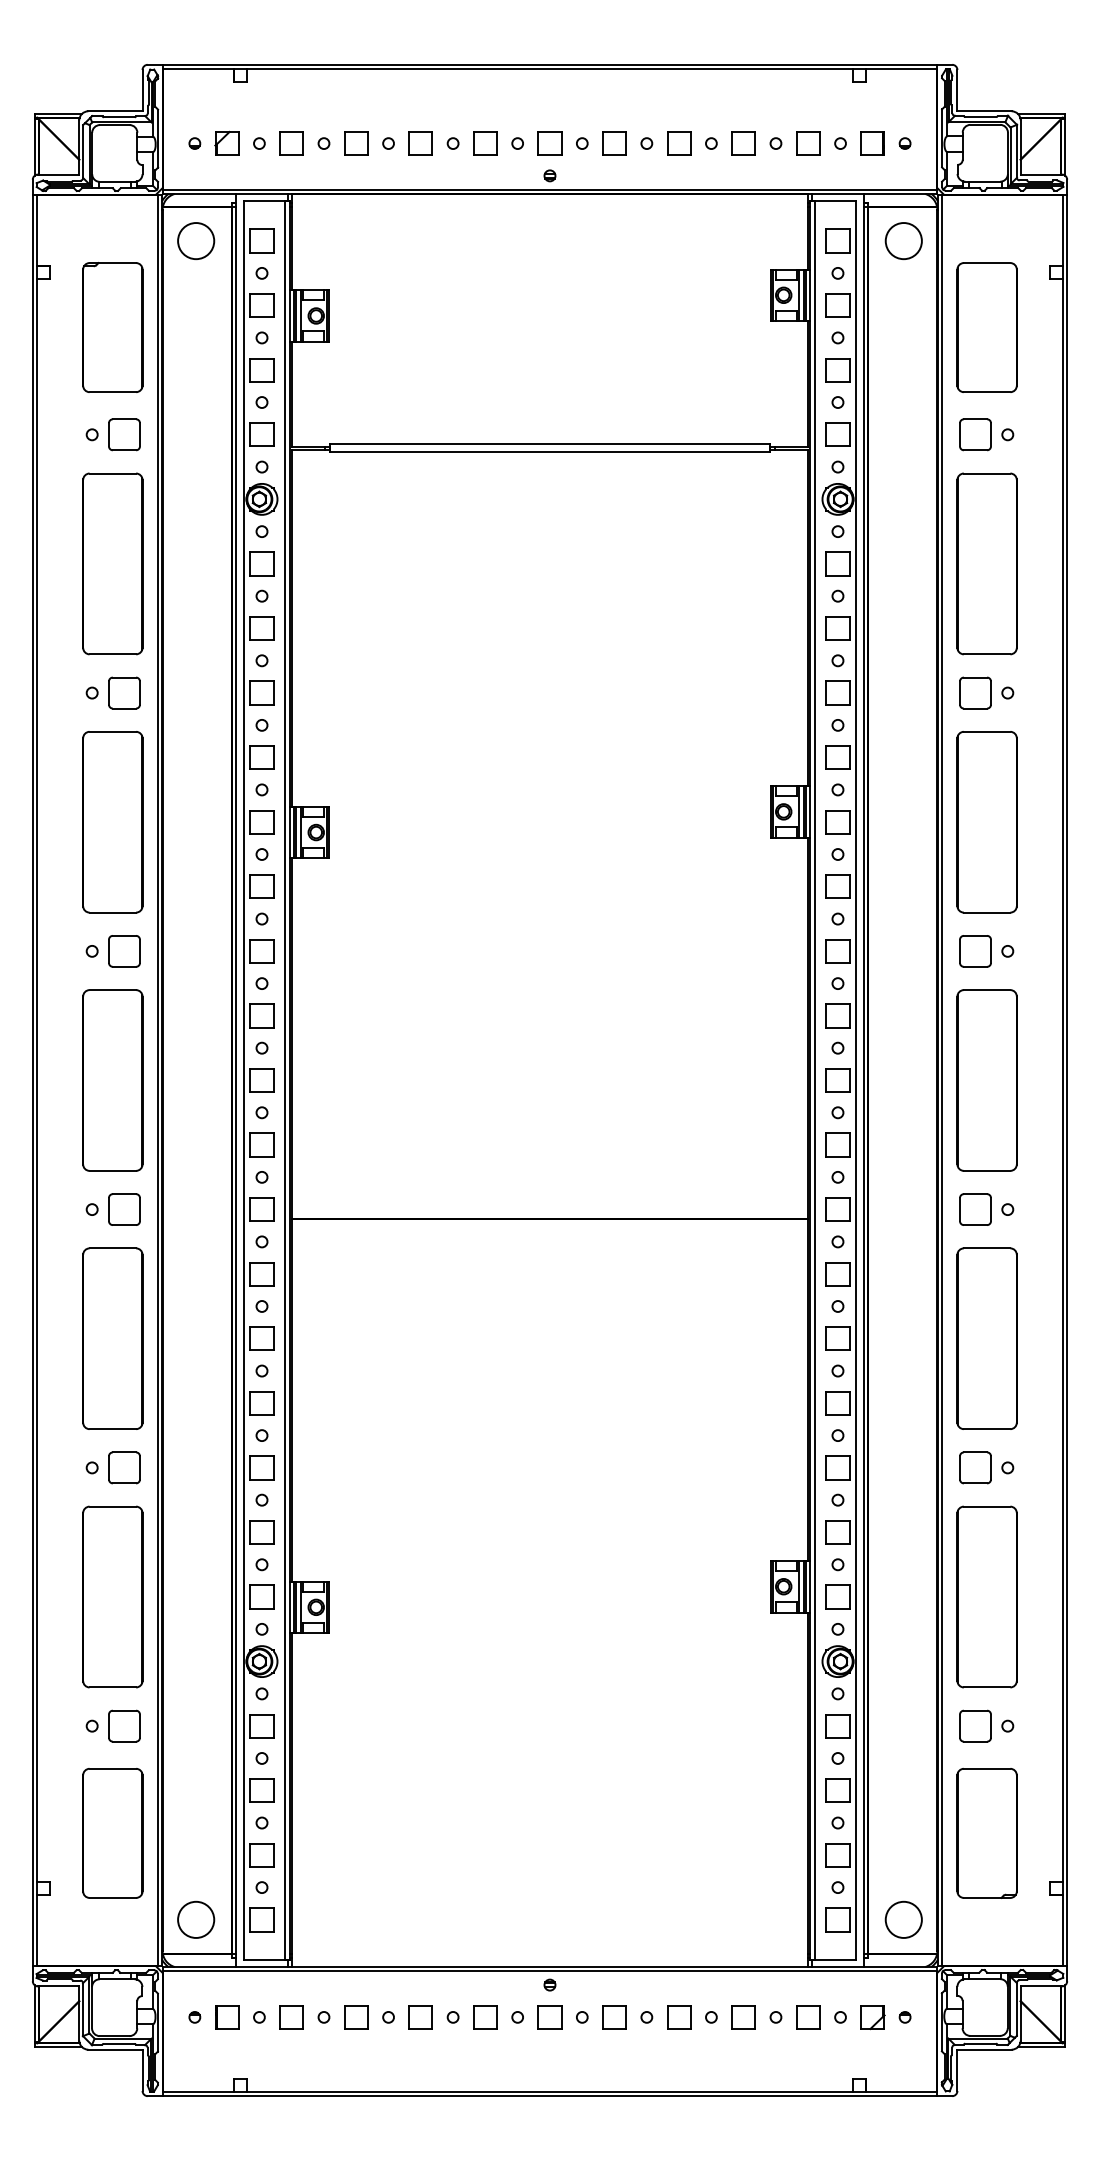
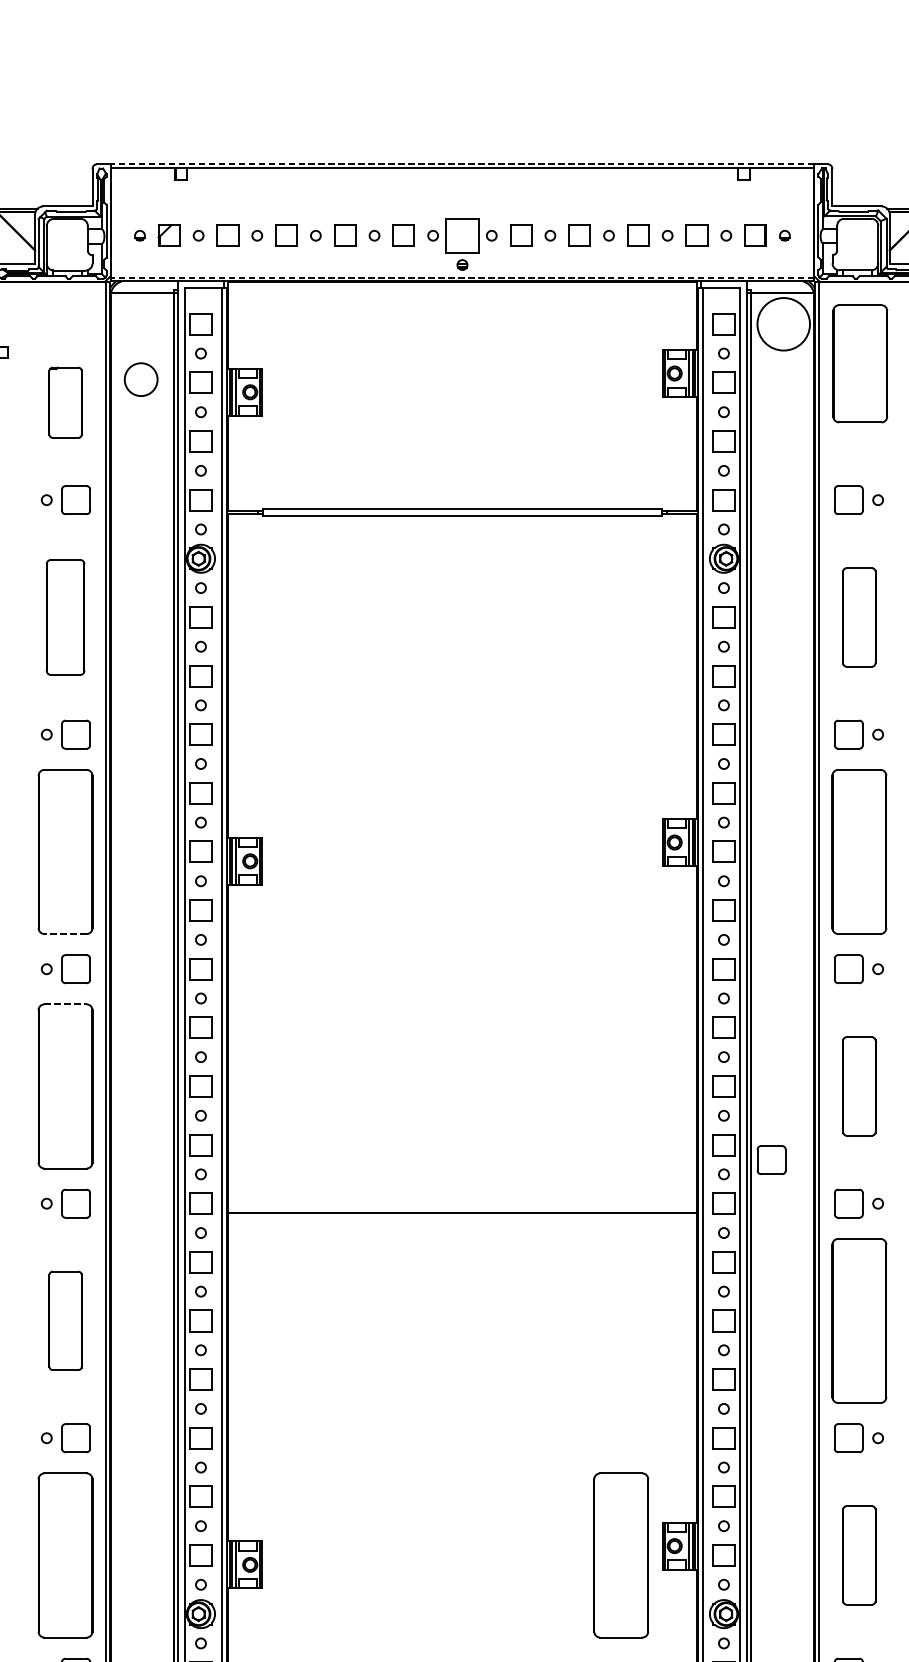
line: (549, 64) -> (462, 163), solid -> dashed
part: (549, 143) -> (462, 235), size x1.6
line: (549, 189) -> (462, 277), solid -> dashed
circle: (196, 241) -> (141, 380), moved
circle: (903, 241) -> (783, 324), size x1.6
part: (112, 327) -> (65, 402), size x0.6
part: (986, 327) -> (859, 363), moved
part: (112, 563) -> (65, 617), size x0.7
part: (986, 563) -> (858, 617), size x0.6
line: (112, 912) -> (65, 933), solid -> dashed
line: (113, 990) -> (66, 1004), solid -> dashed
part: (986, 1080) -> (858, 1086), size x0.6
part: (890, 1161) -> (771, 1160), added
part: (112, 1338) -> (65, 1320), size x0.6
part: (724, 1596) -> (620, 1554), added
part: (986, 1596) -> (858, 1554), size x0.6

